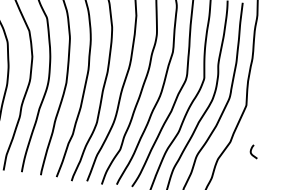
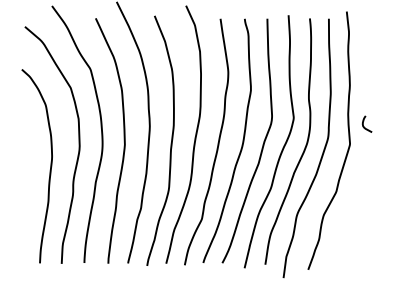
curve: (252, 149) -> (364, 121), moved

